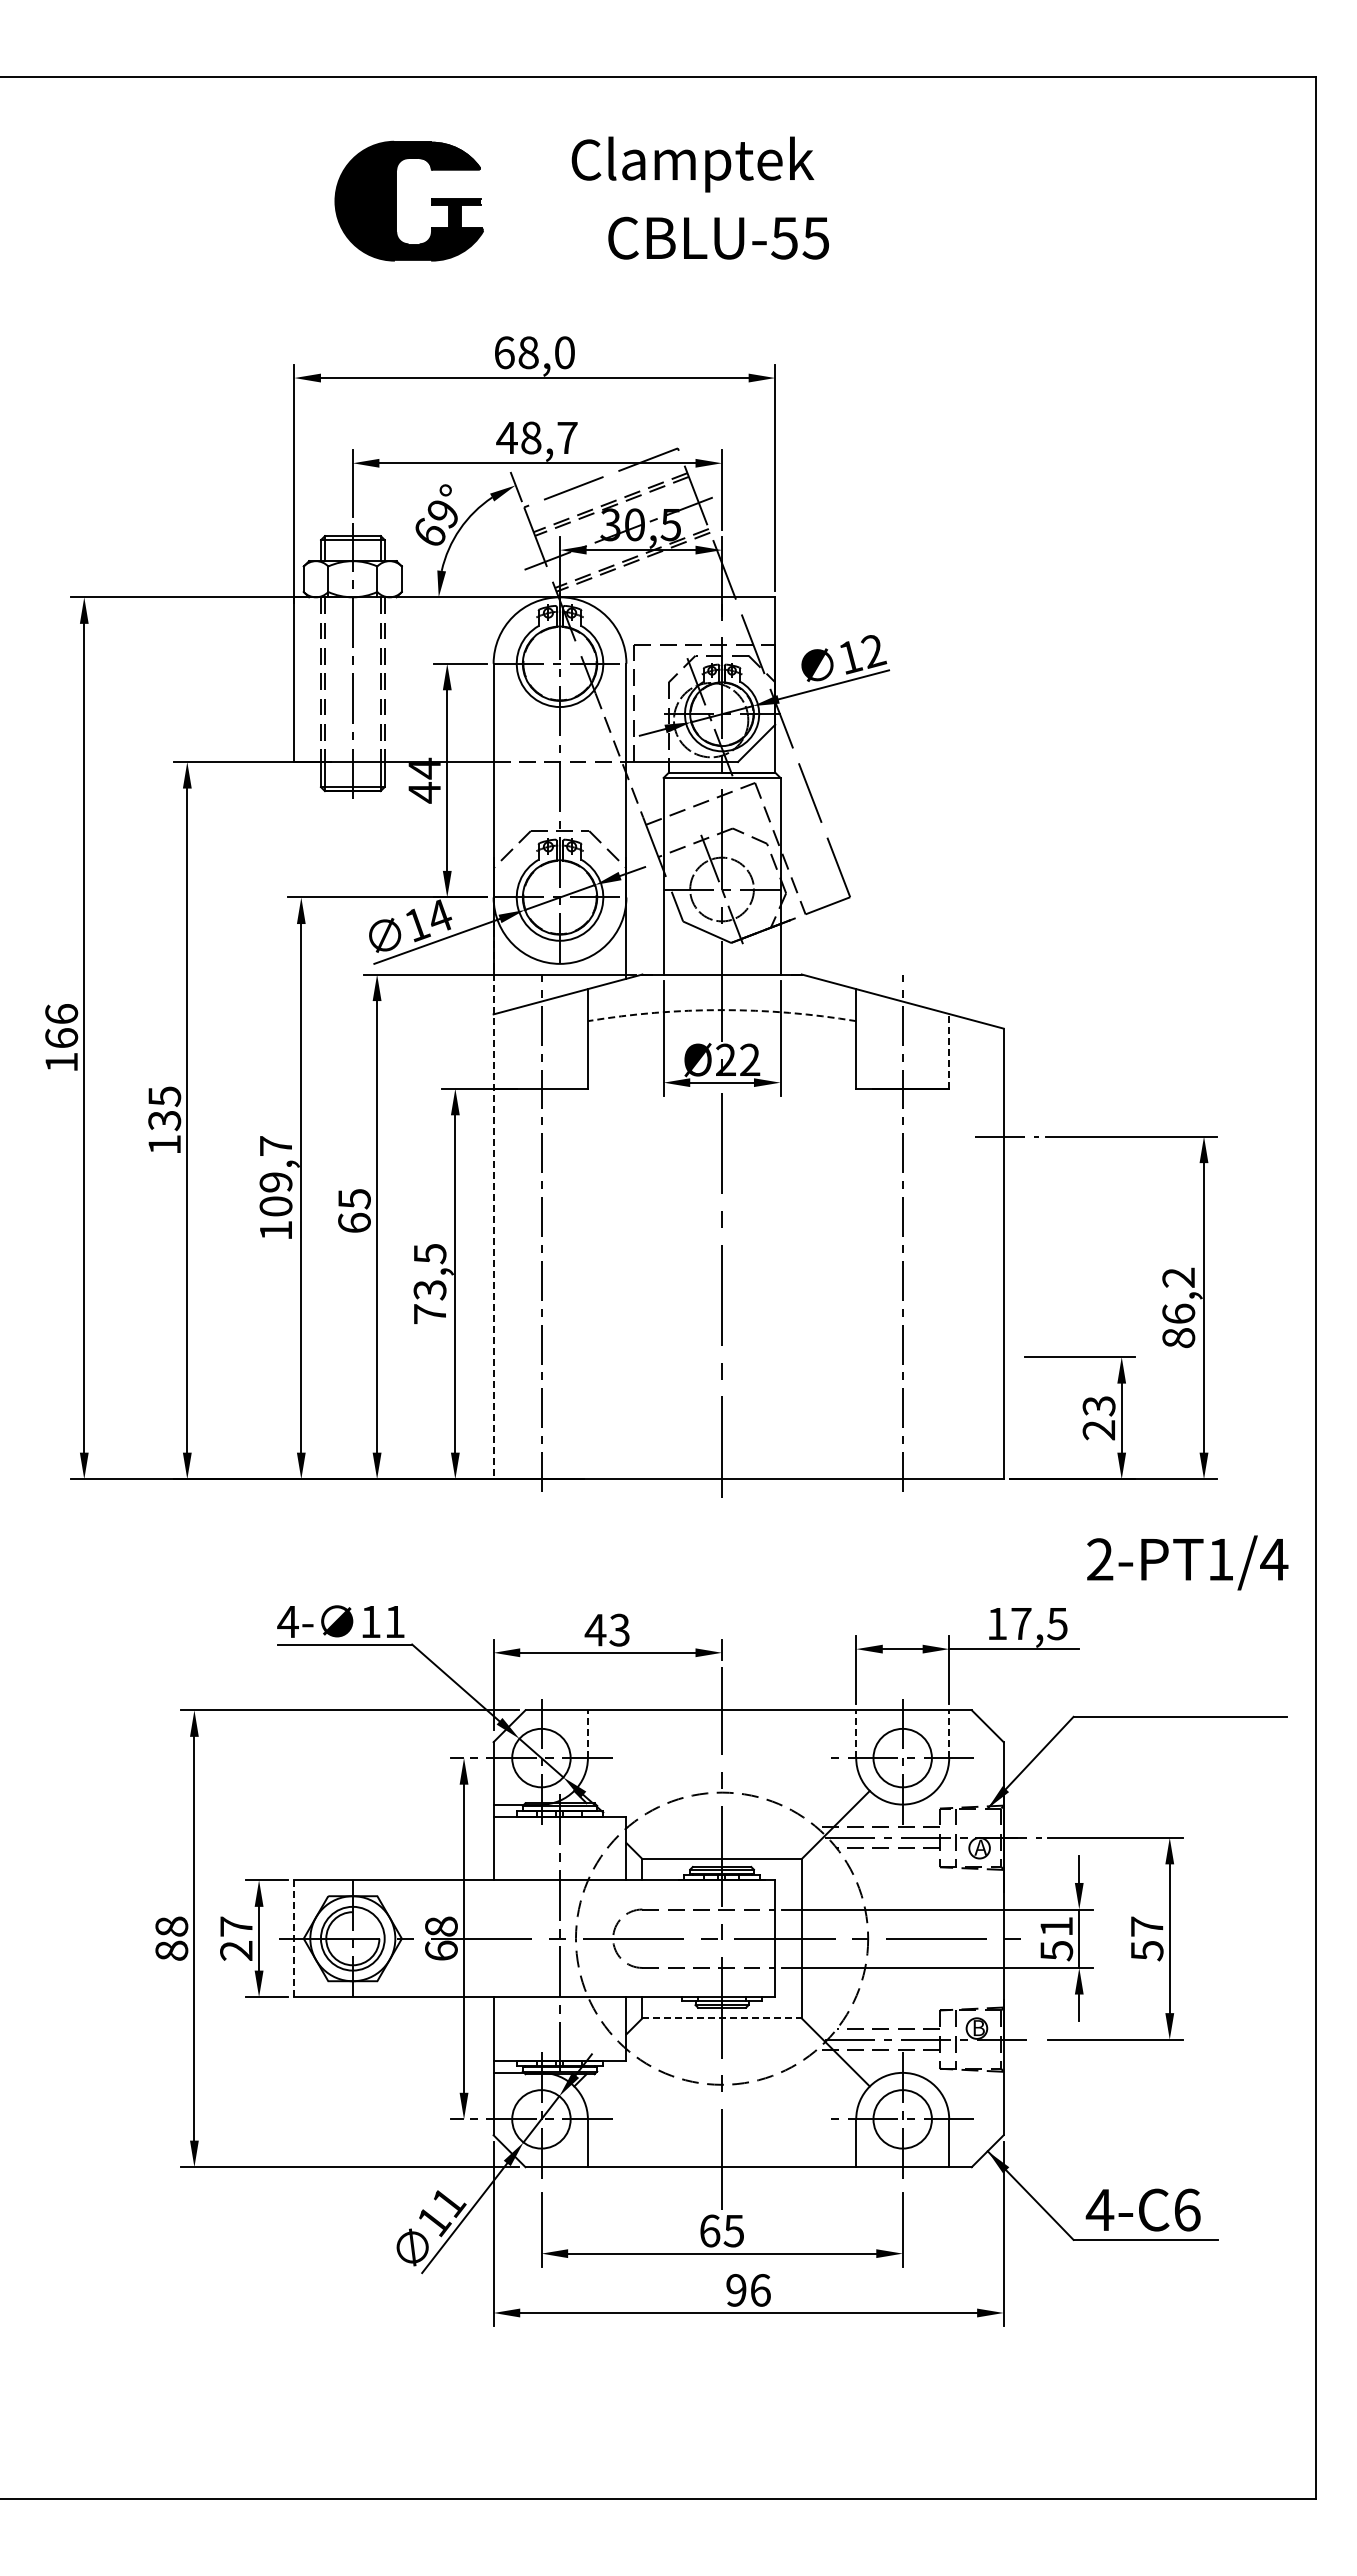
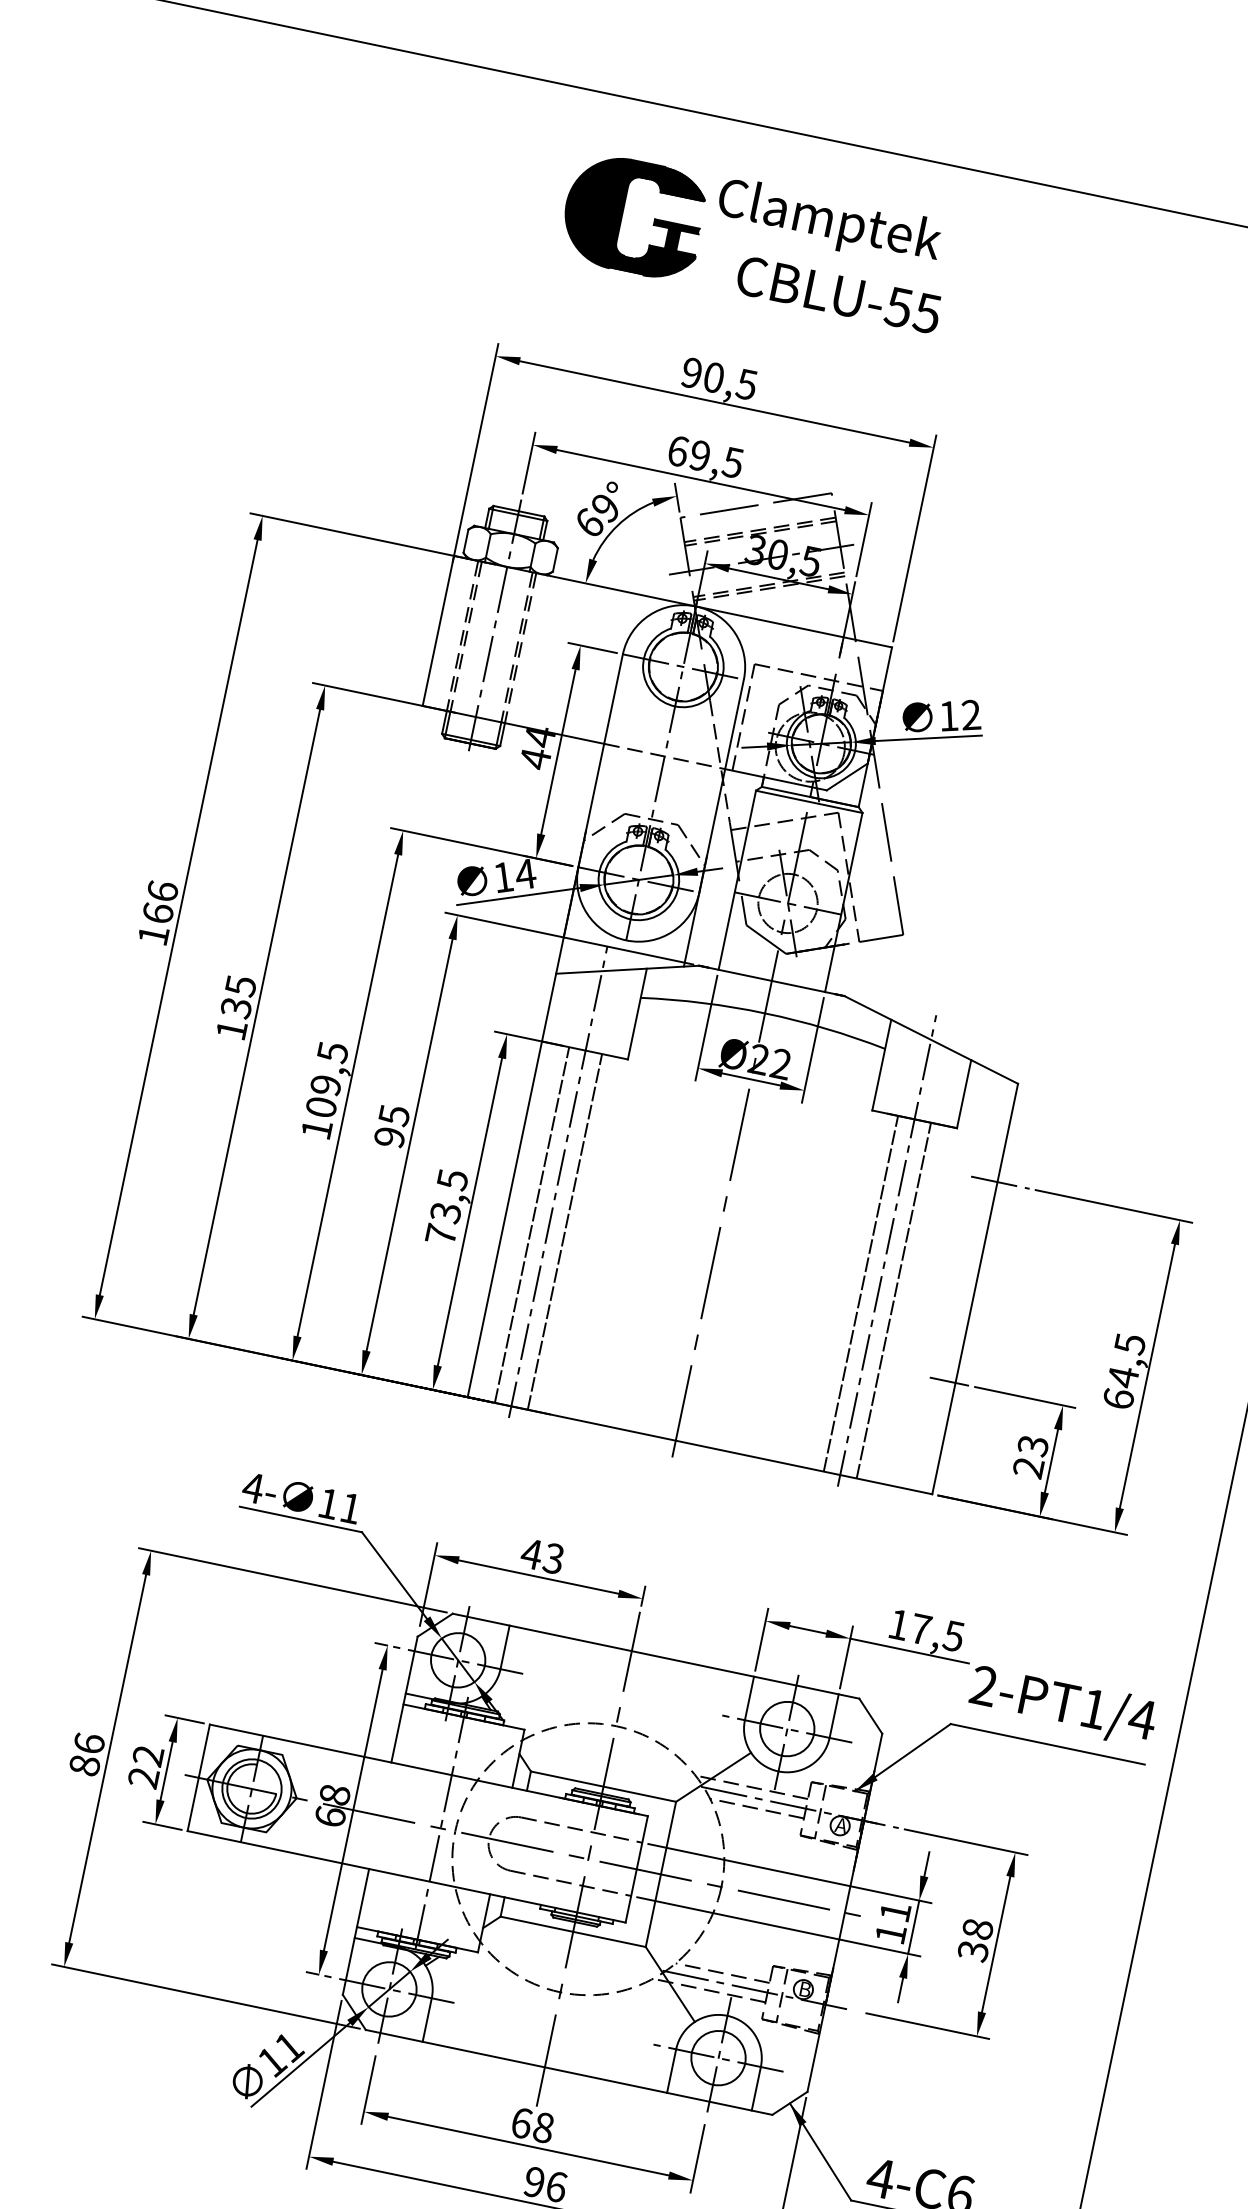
text: (692, 164) -> (828, 222), moved
text: (718, 237) -> (838, 294), moved
text: (534, 352) -> (719, 378), 68,0 -> 90,5
text: (536, 437) -> (704, 456), 48,7 -> 69,5
arc: (722, 1010) -> (765, 1013), dashed -> solid
line: (949, 1050) -> (964, 1093), dashed -> solid
text: (276, 1146) -> (333, 1052), 109,7 -> 109,5
line: (493, 1188) -> (522, 1132), dashed -> solid
text: (354, 1222) -> (389, 1136), 65 -> 95
line: (523, 1283) -> (532, 1224), added
line: (559, 1283) -> (564, 1231), added
line: (884, 1283) -> (861, 1293), added
line: (920, 1283) -> (893, 1300), added
text: (1178, 1307) -> (1124, 1371), 86,2 -> 64,5
line: (996, 1357) -> (948, 1382), added
text: (1187, 1562) -> (1062, 1705), moved
line: (587, 1734) -> (504, 1647), dashed -> solid
line: (856, 1734) -> (749, 1698), dashed -> solid
line: (949, 1734) -> (834, 1716), dashed -> solid
text: (171, 1926) -> (89, 1743), 88 -> 86
text: (236, 1926) -> (148, 1755), 27 -> 22
text: (1146, 1938) -> (975, 1939), 57 -> 38
line: (294, 1939) -> (198, 1778), dashed -> solid
text: (1056, 1951) -> (890, 1934), 51 -> 11
line: (722, 2018) -> (573, 1931), dashed -> solid
text: (733, 2230) -> (543, 2127), 65 -> 68

